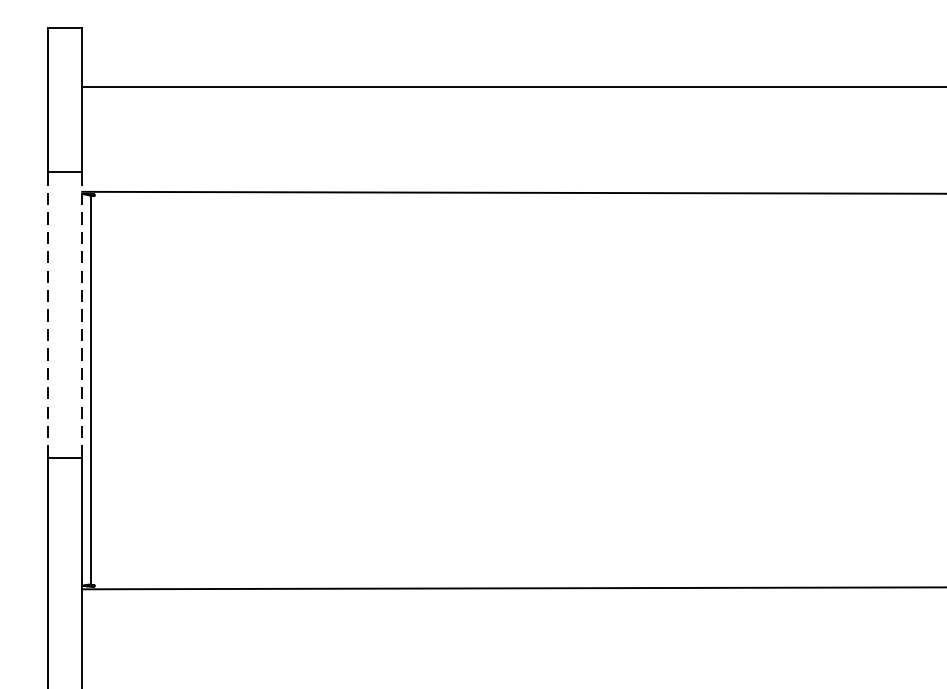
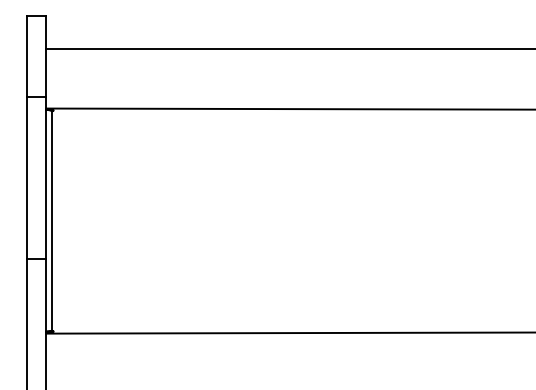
line: (48, 313) -> (27, 177), dashed -> solid
line: (82, 313) -> (46, 177), dashed -> solid

